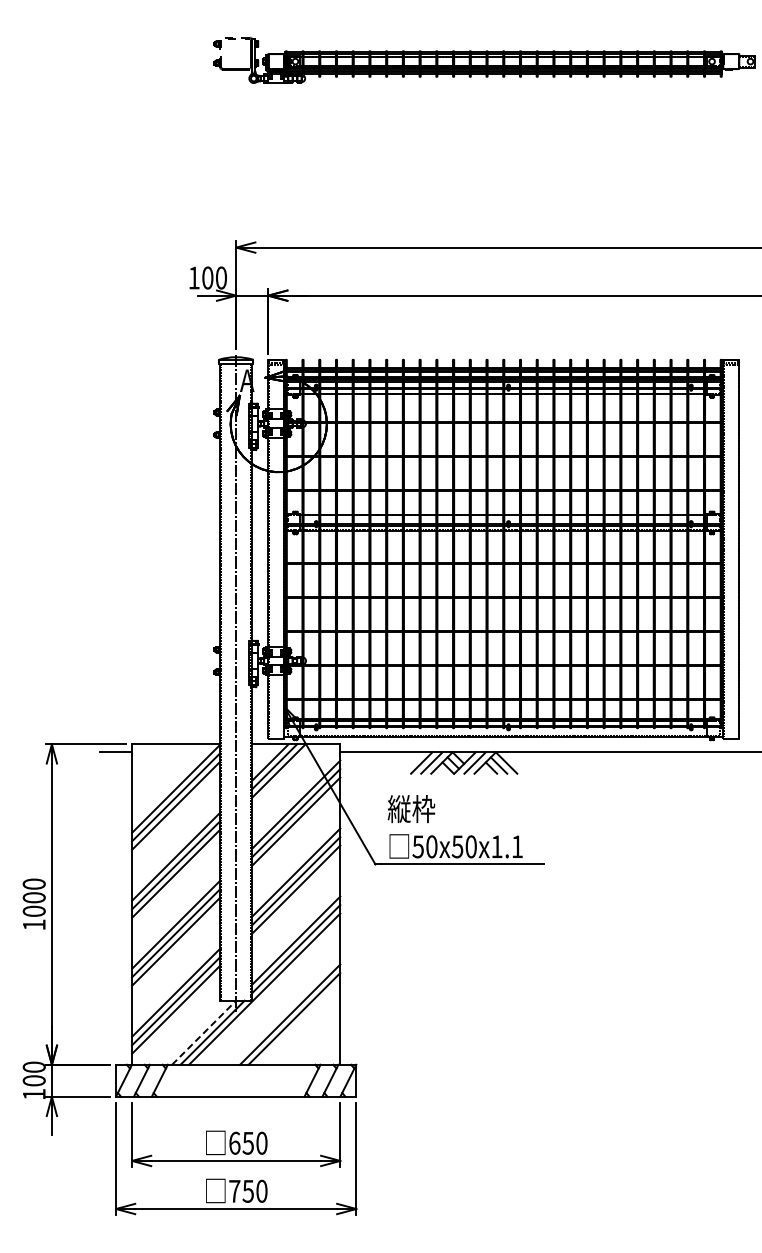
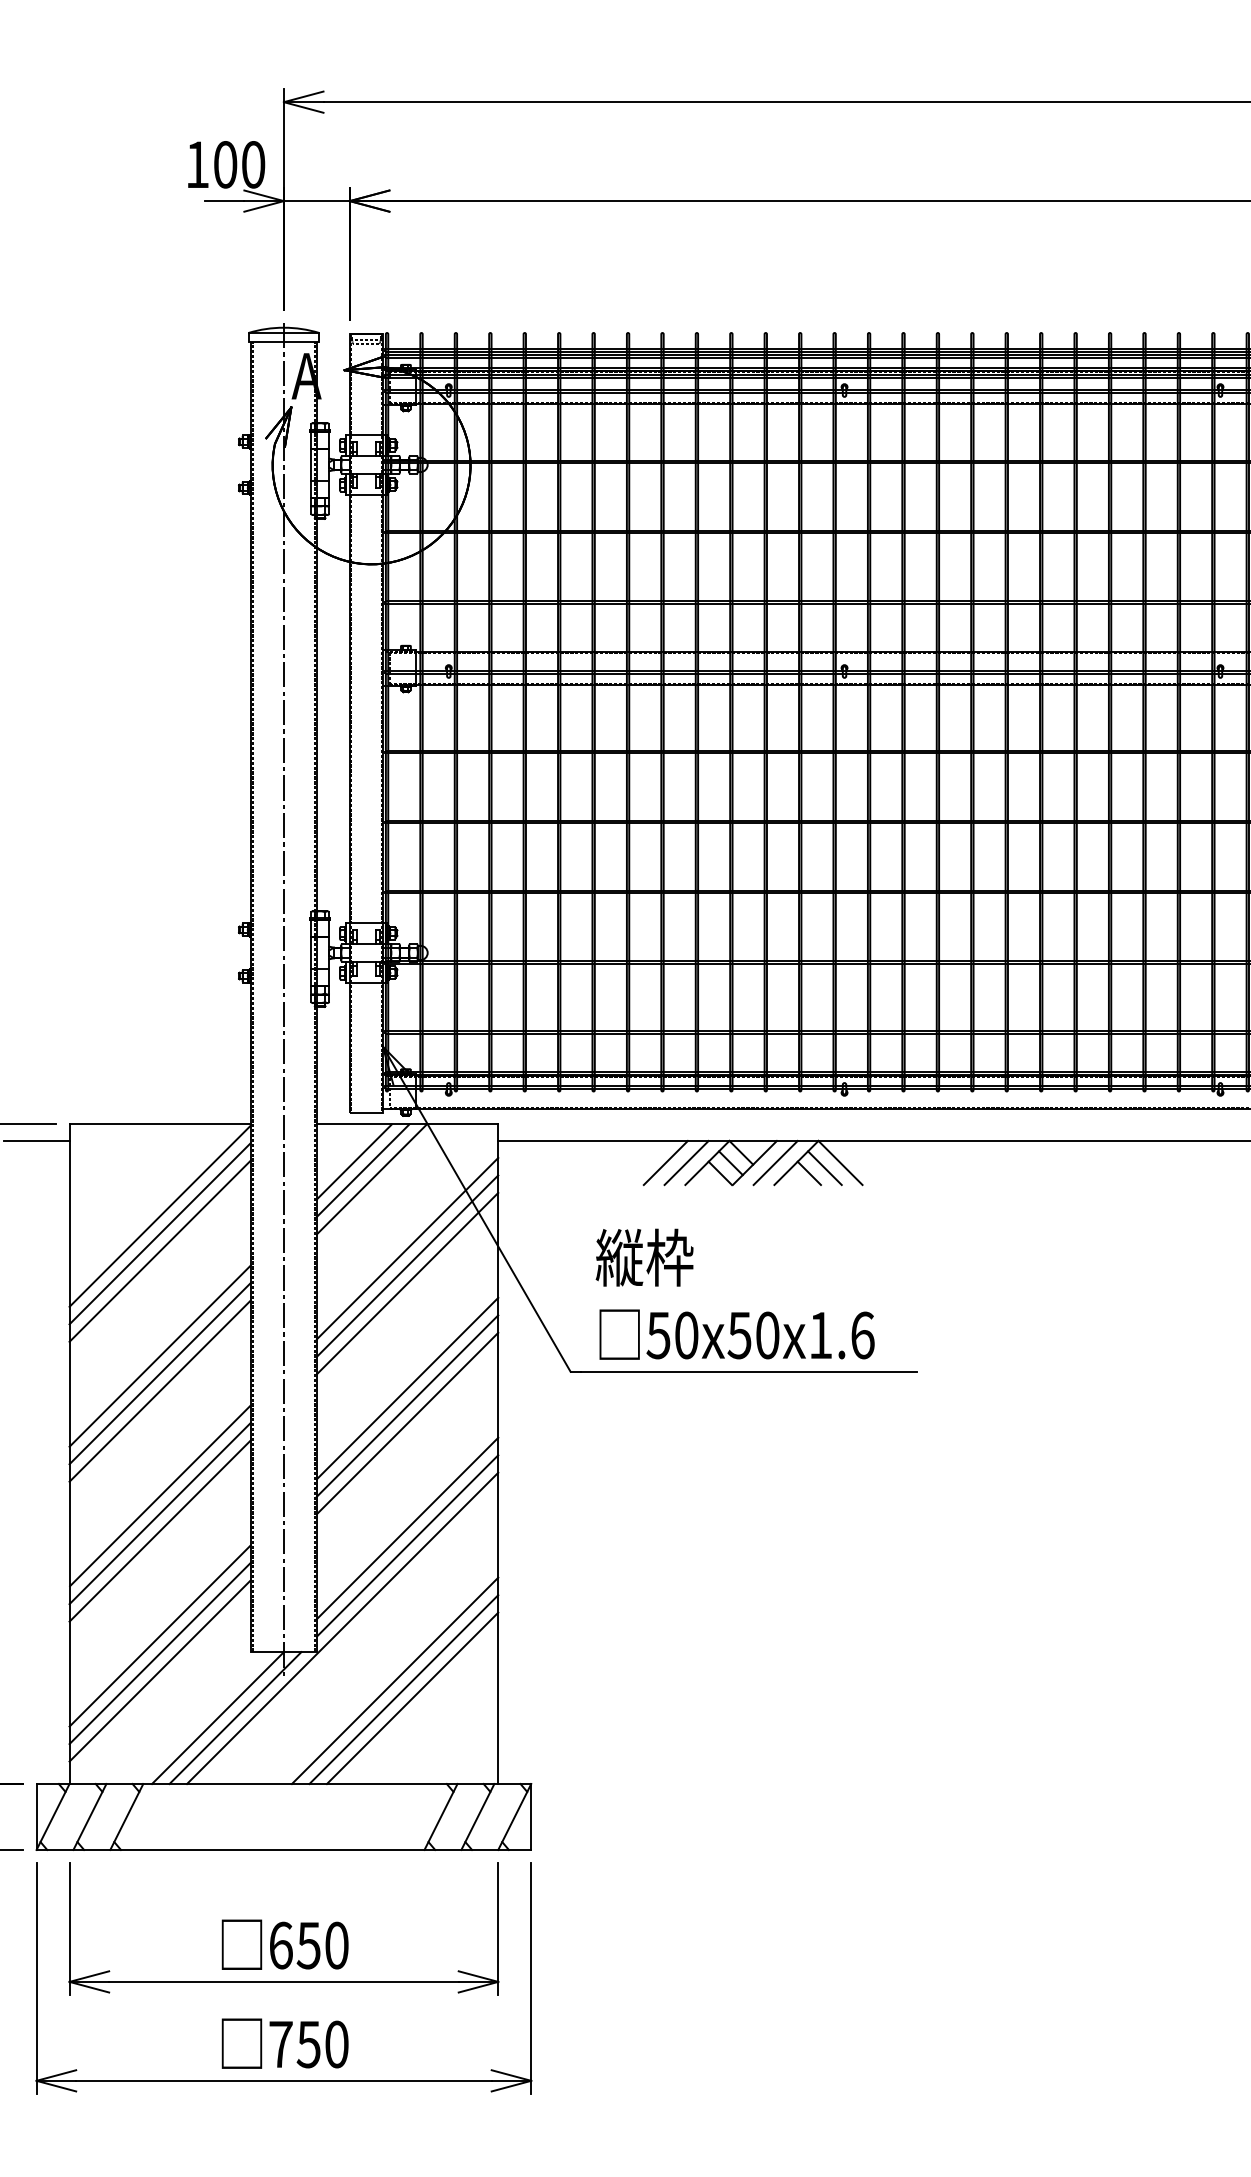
text: (517, 846) -> (862, 1334), 50x50x1.1 -> 50x50x1.6
line: (298, 1022) -> (412, 1696), added
line: (204, 1032) -> (218, 1717), dashed -> solid

